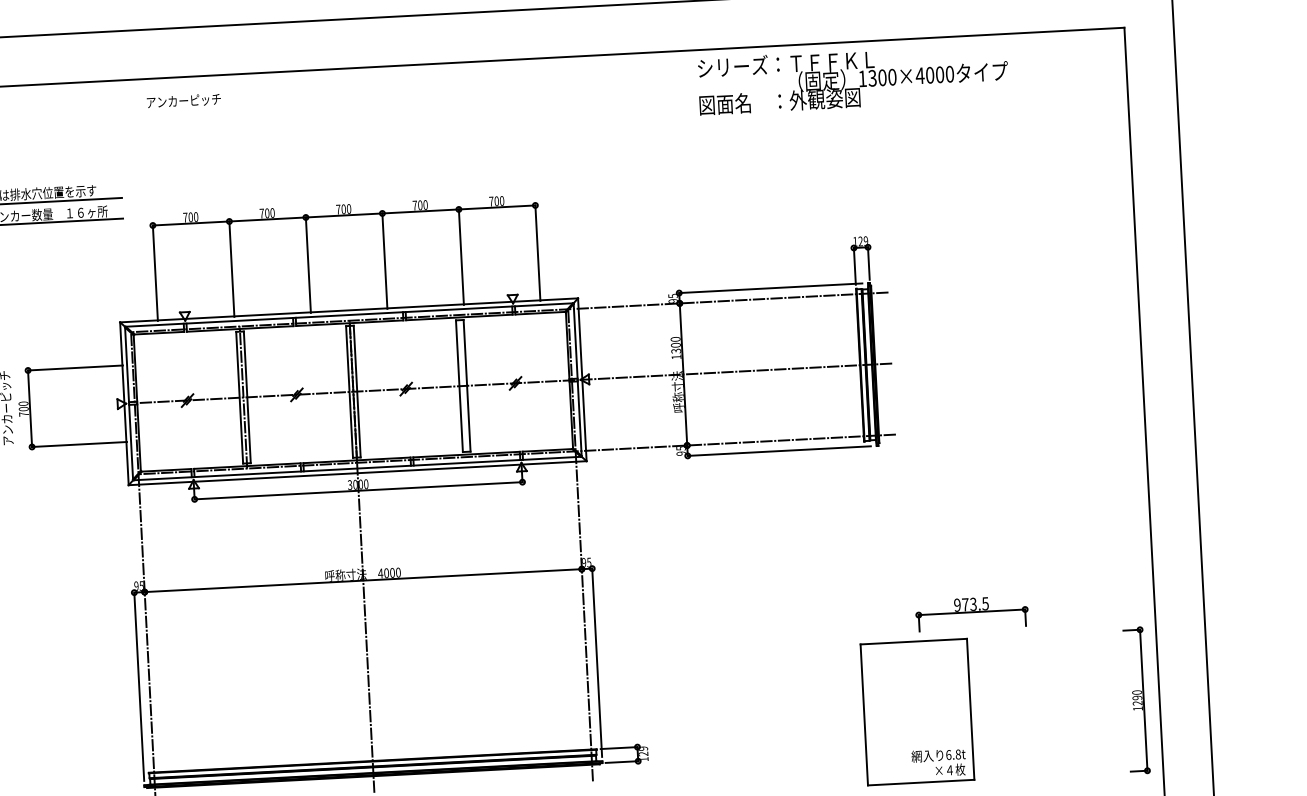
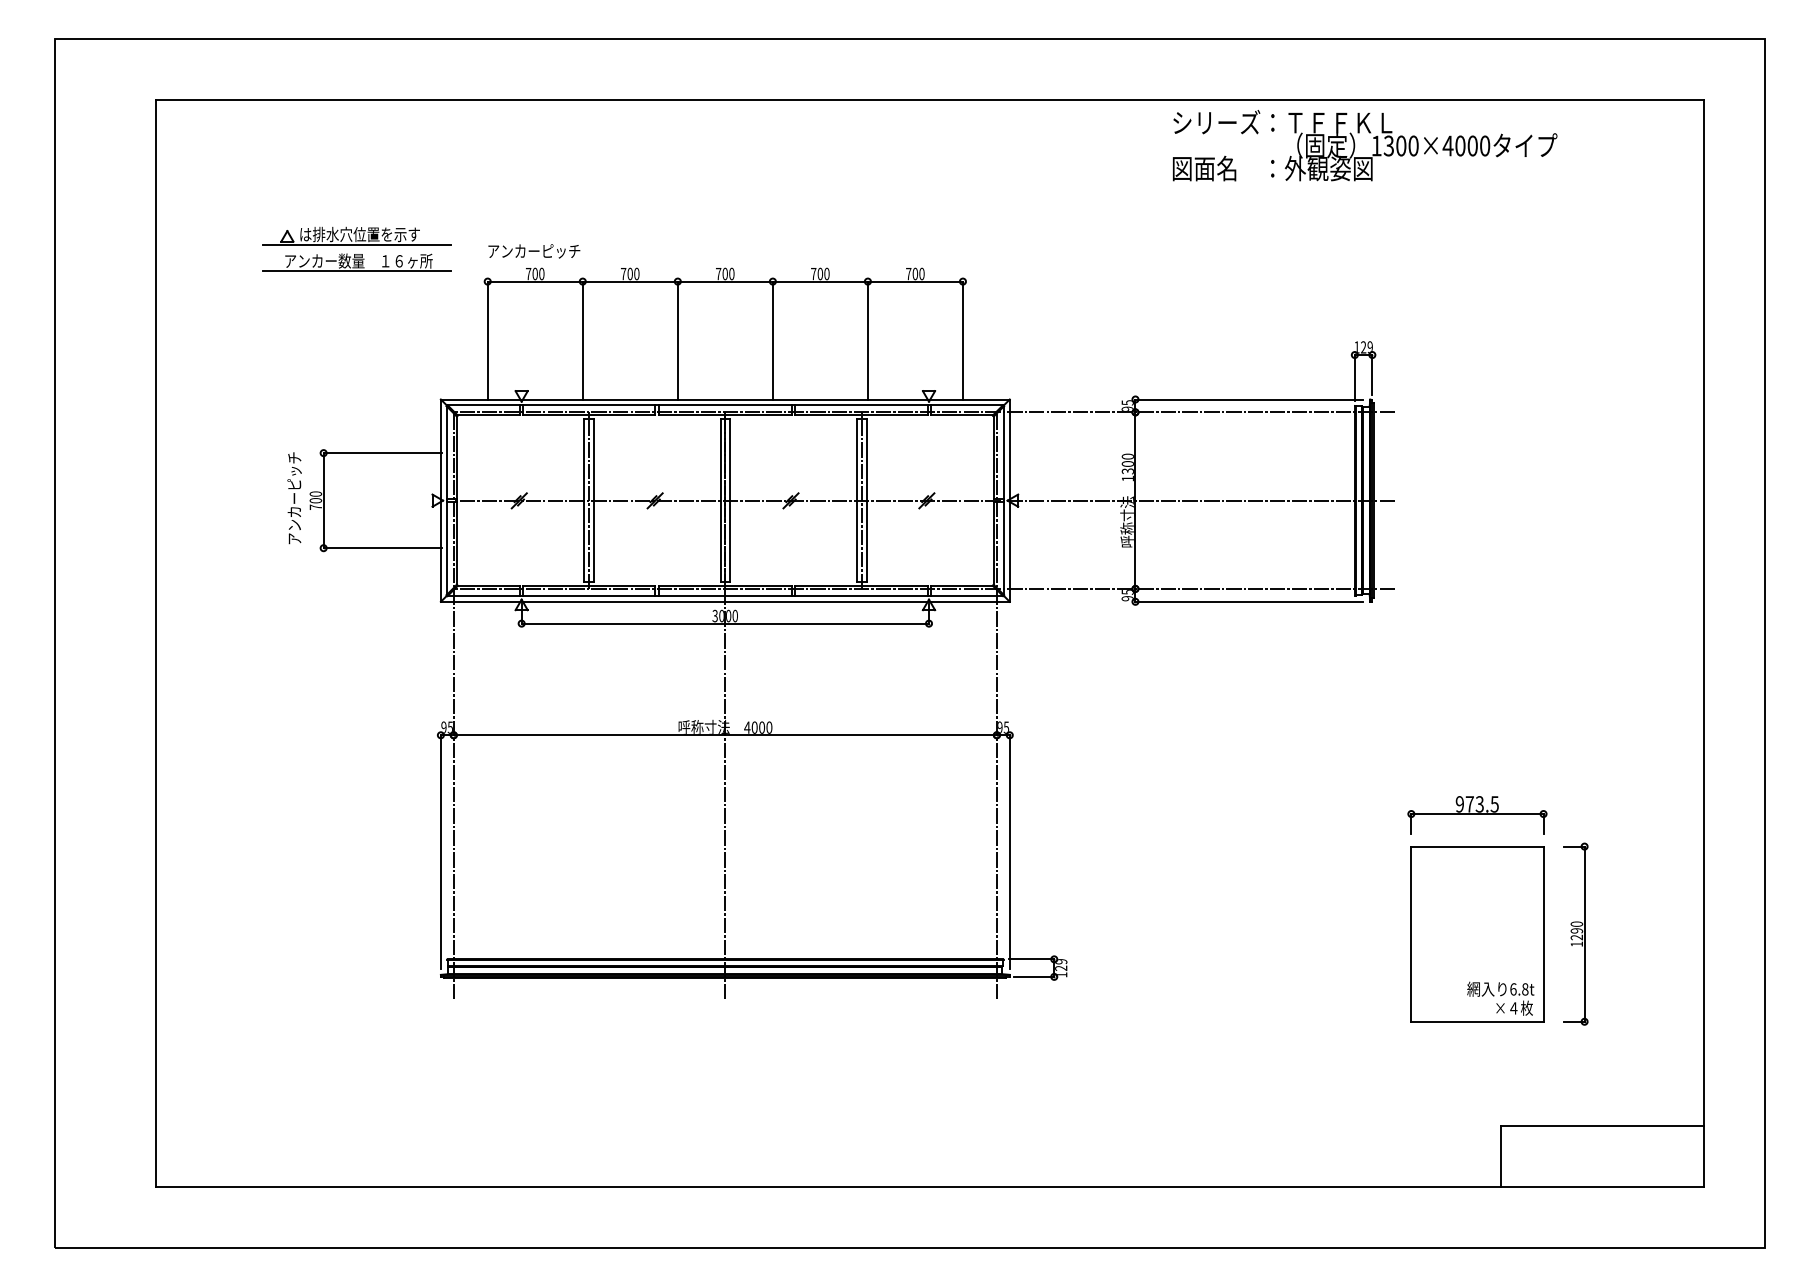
text: (184, 101) -> (534, 251), moved
line: (462, 385) -> (861, 500), added
part: (1136, 700) -> (1575, 933), moved
part: (917, 712) -> (1477, 934), moved

